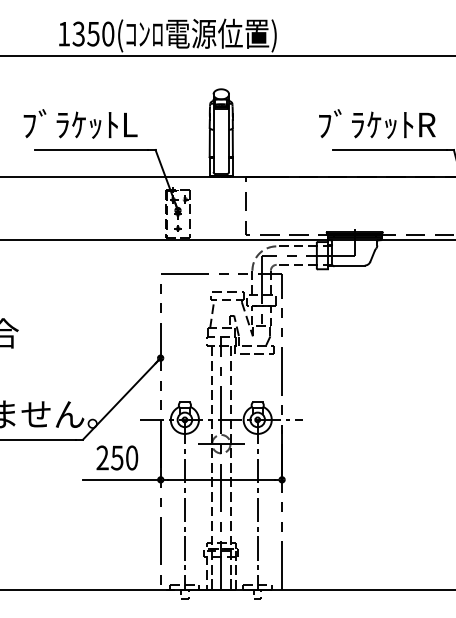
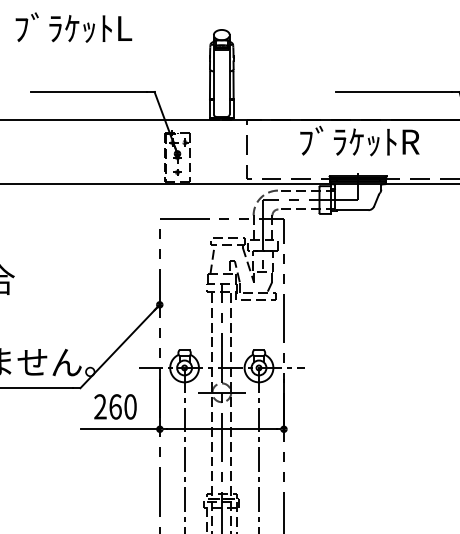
text: (80, 123) -> (73, 27), moved
text: (377, 123) -> (360, 140), moved
text: (117, 457) -> (115, 406), 250 -> 260

